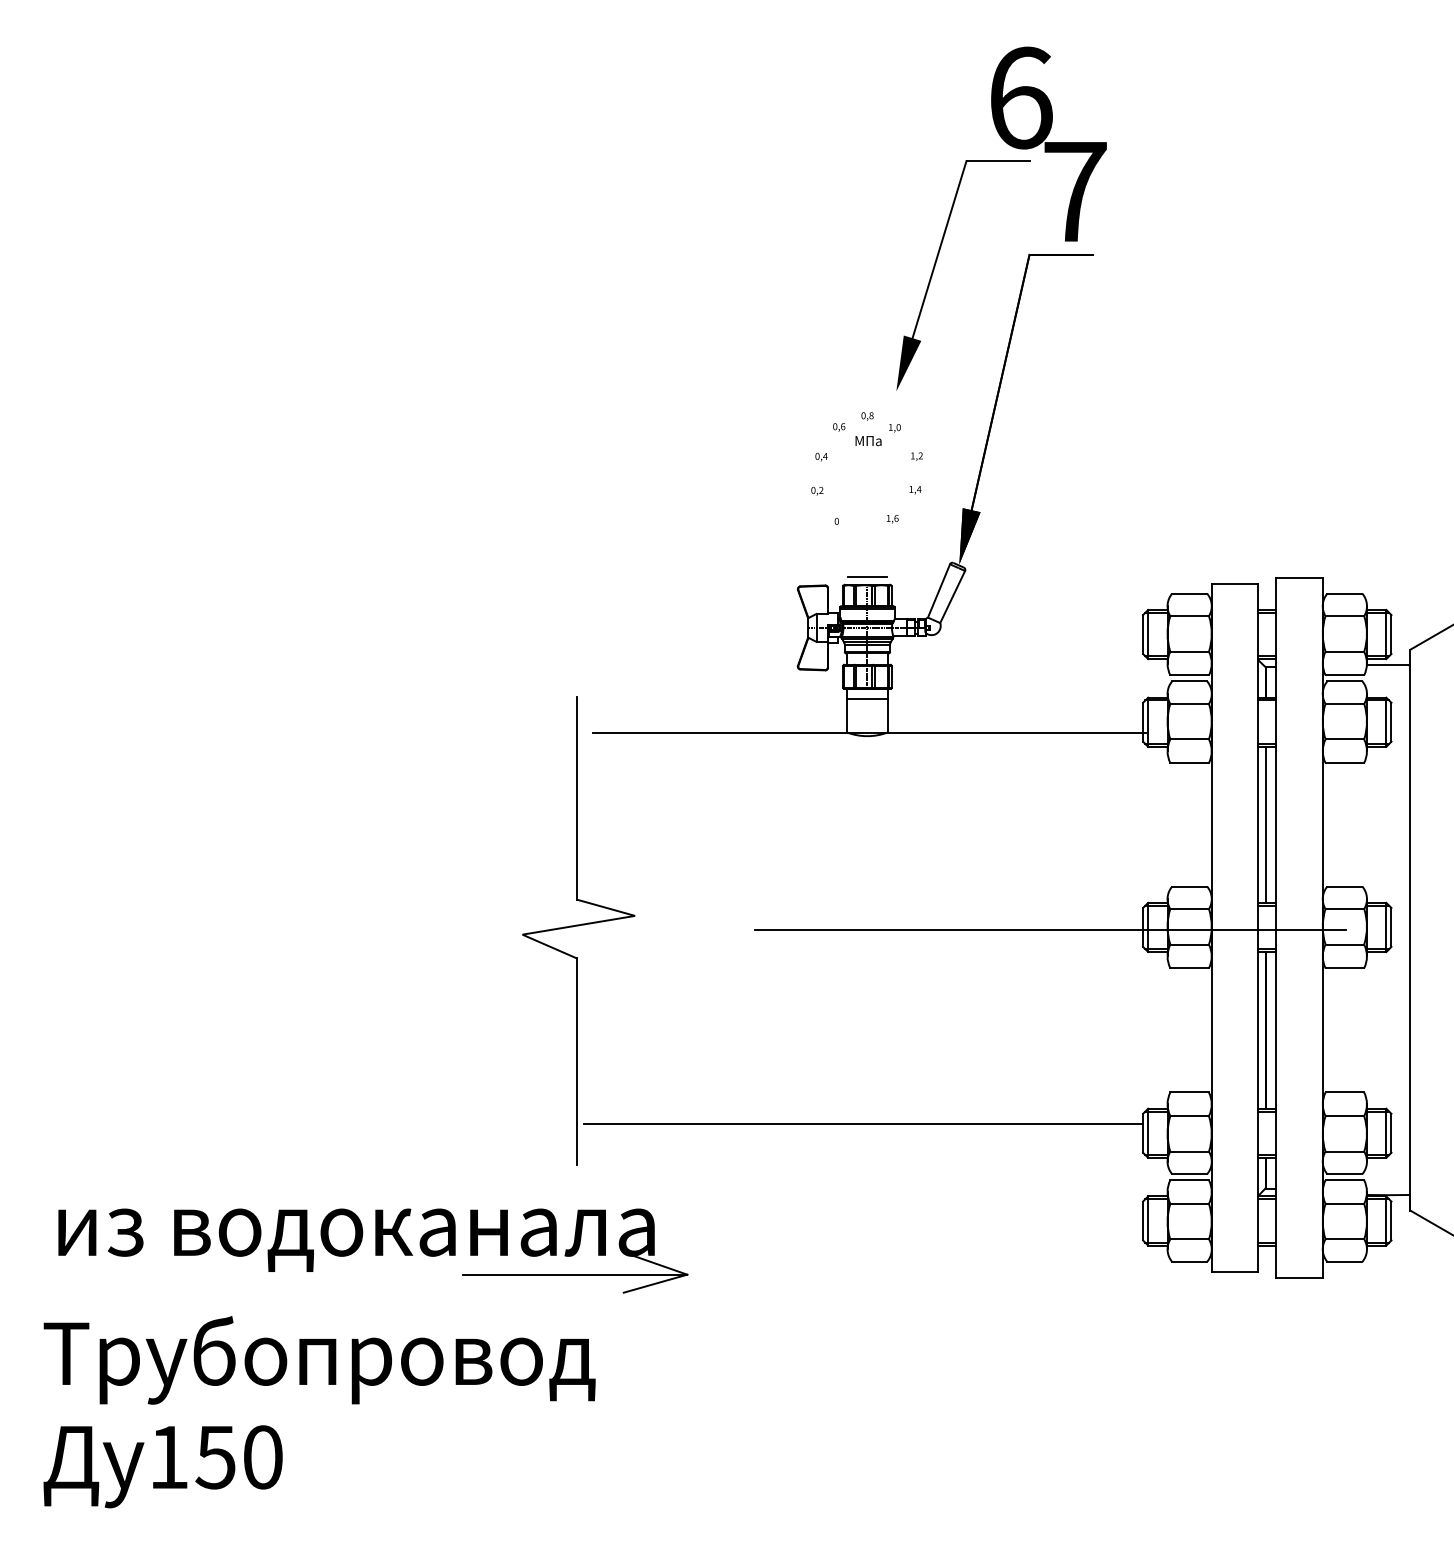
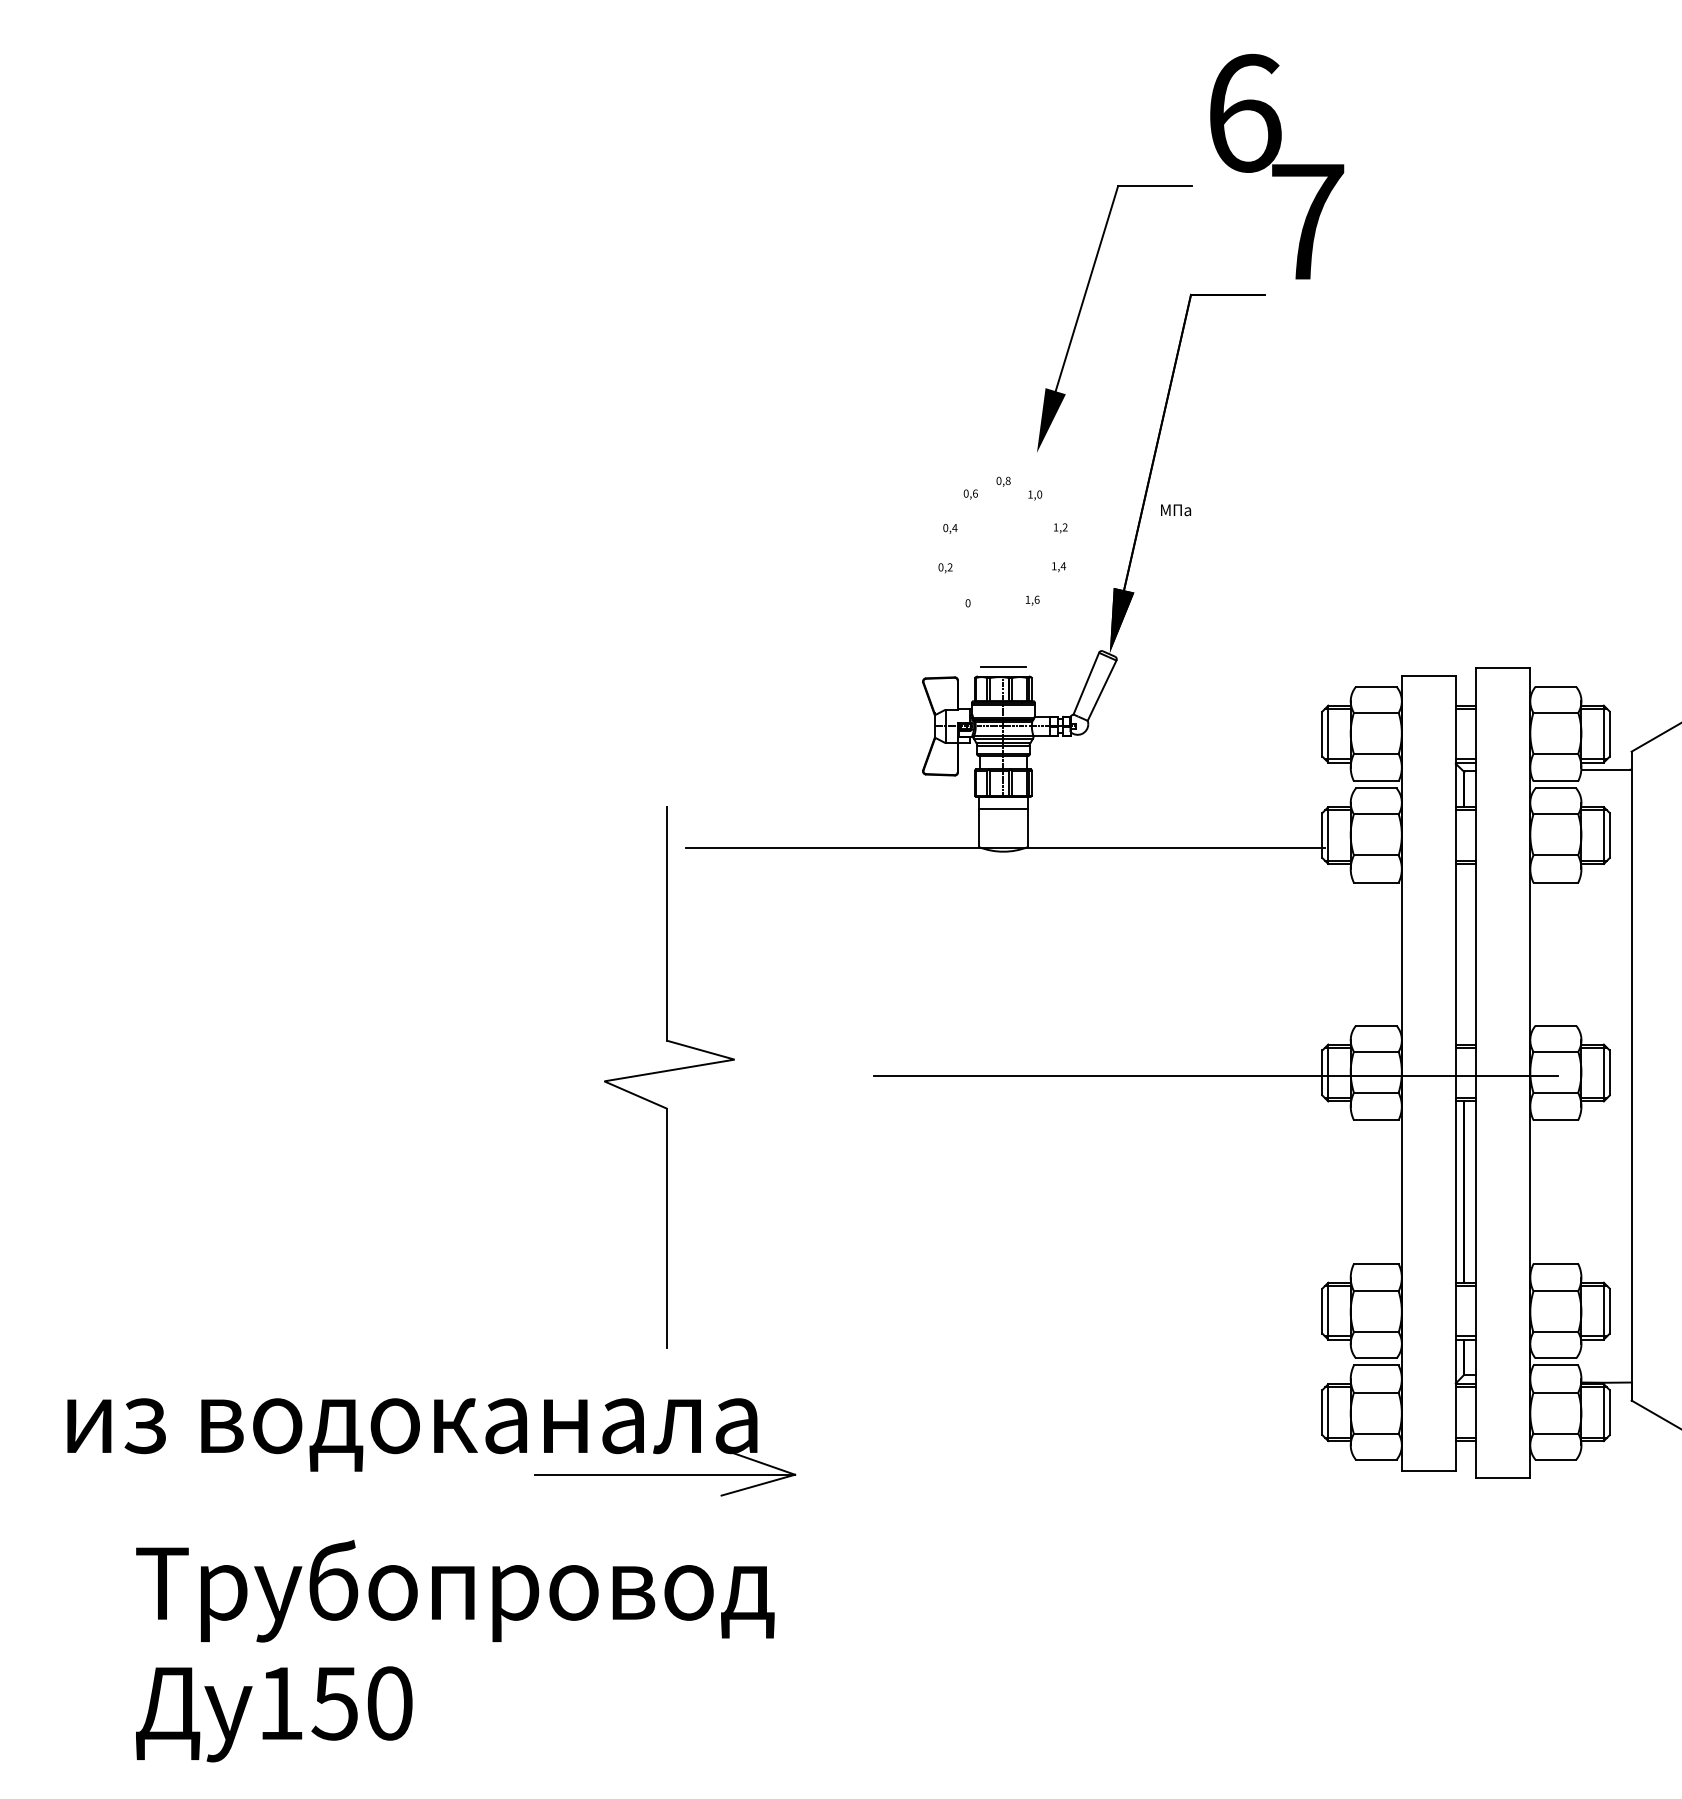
text: (1048, 143) -> (1276, 165), moved
text: (868, 441) -> (1175, 510), moved
line: (1265, 824) -> (1464, 953), removed
line: (863, 1123) -> (998, 1299), removed
text: (319, 1412) -> (455, 1651), moved

